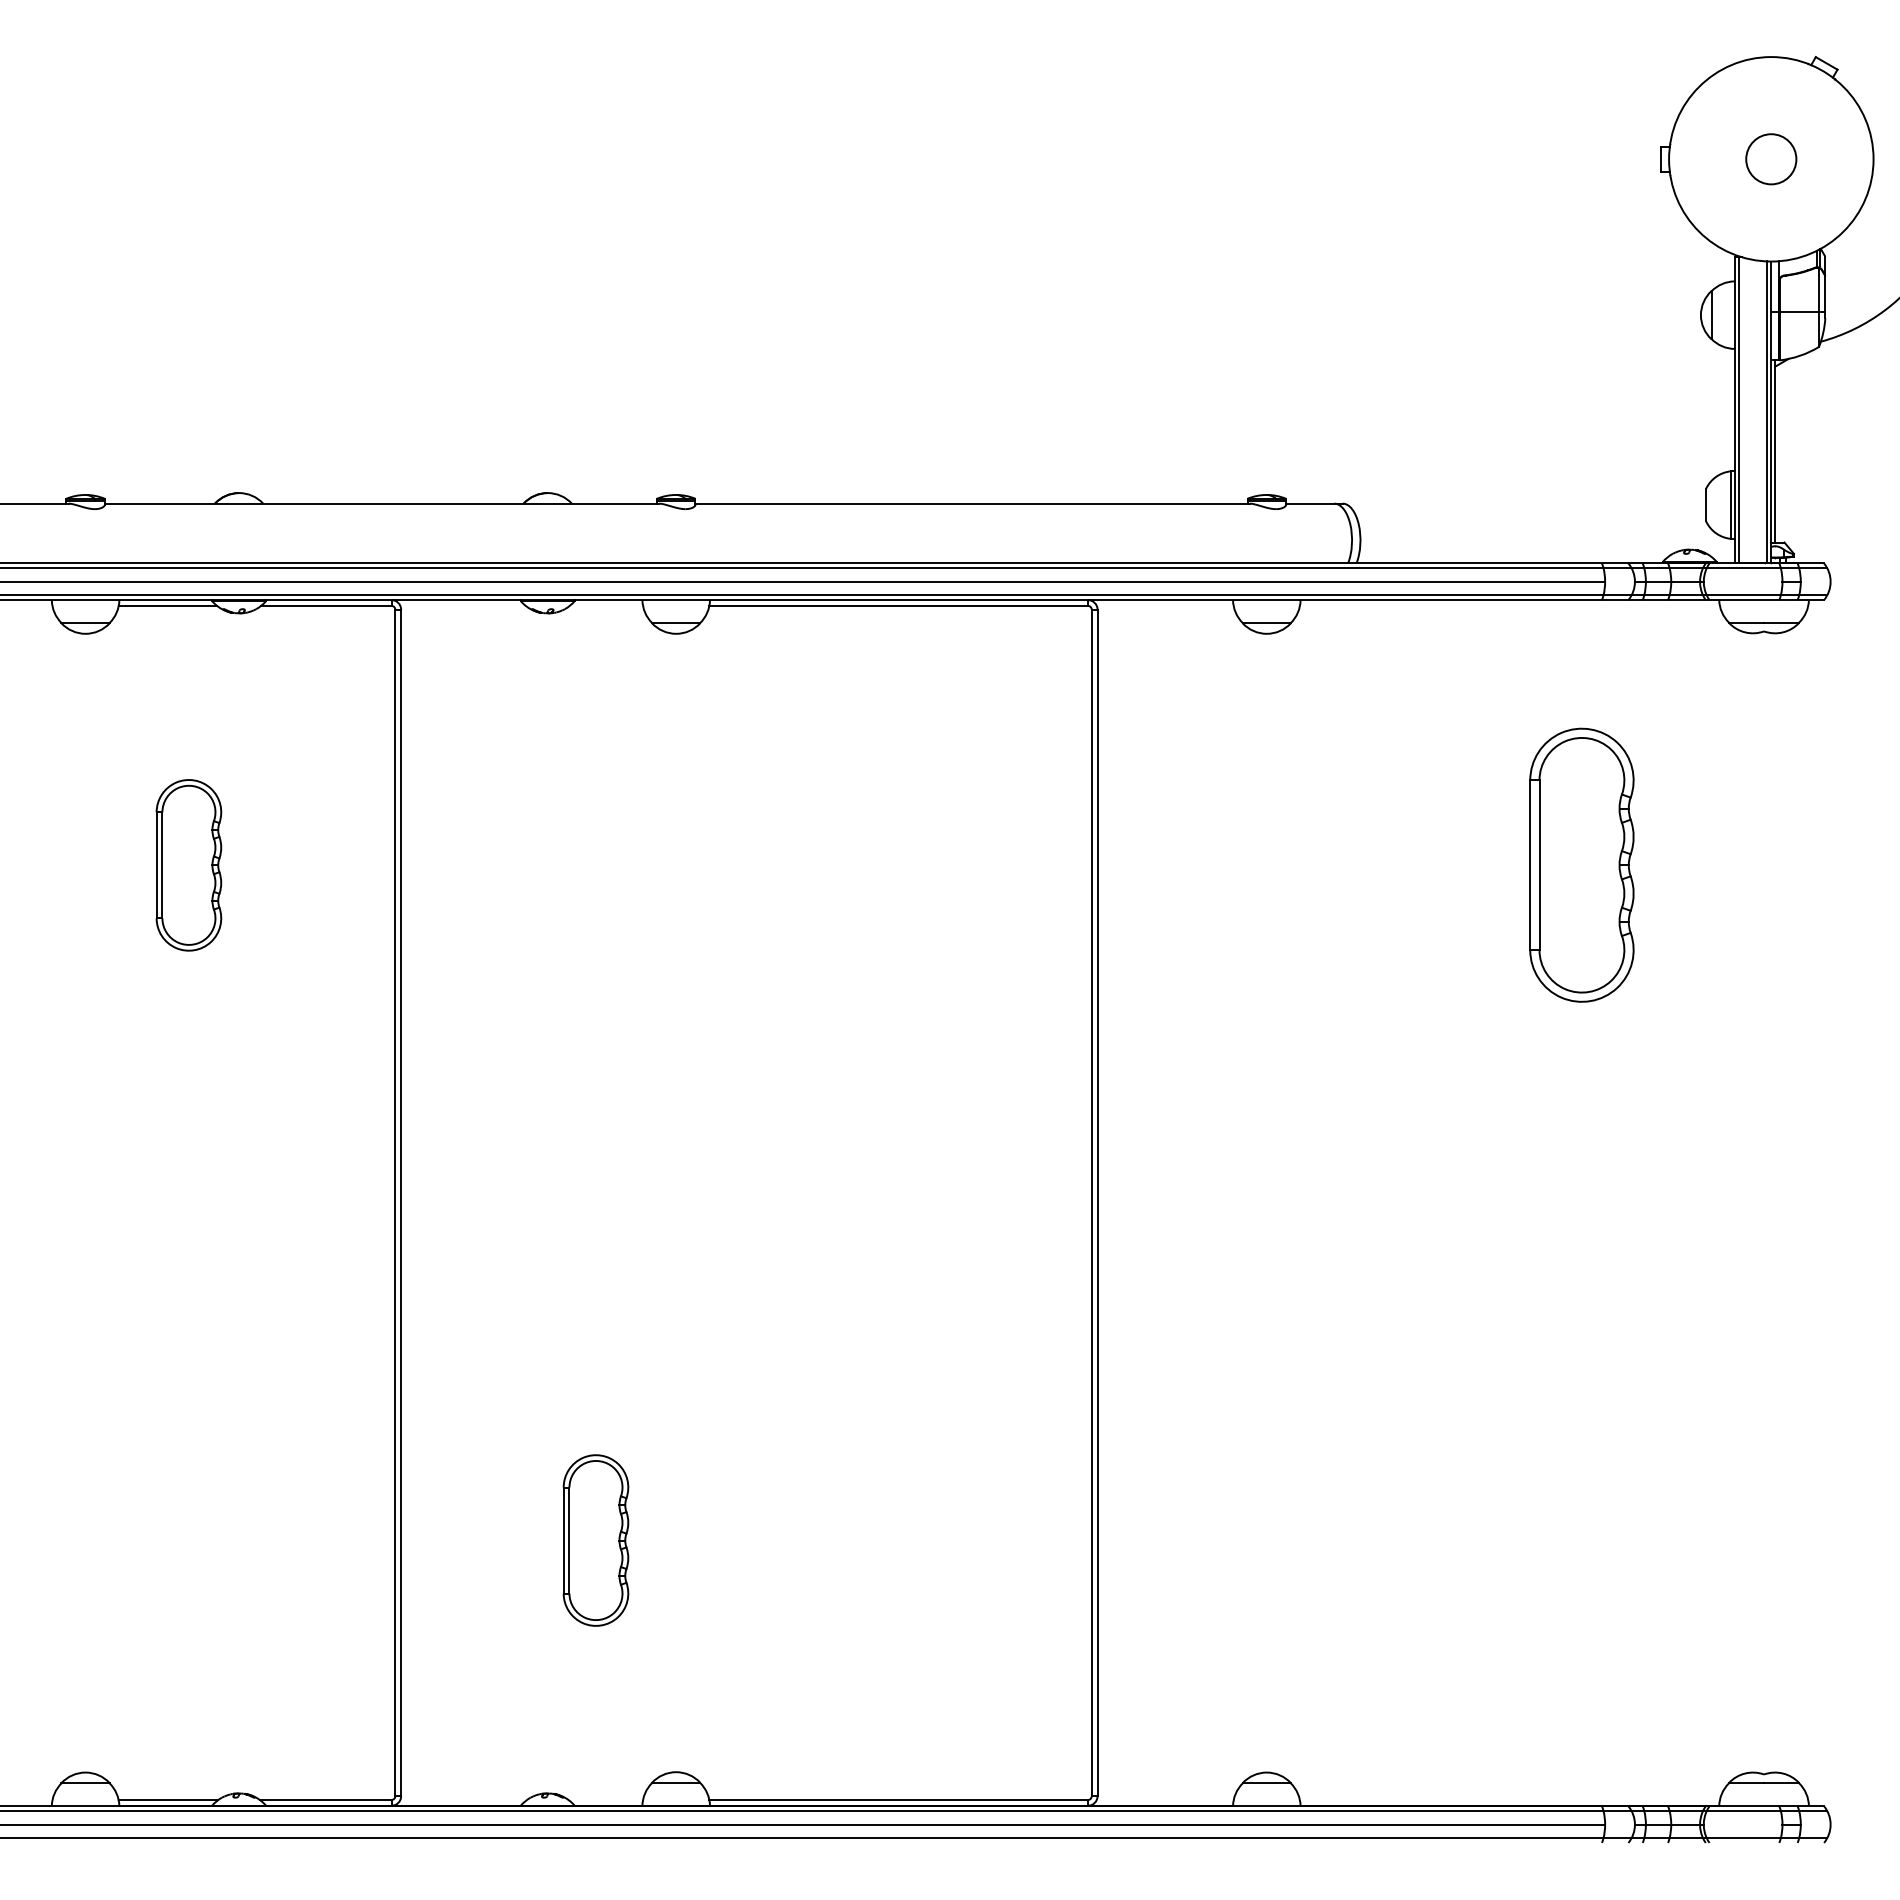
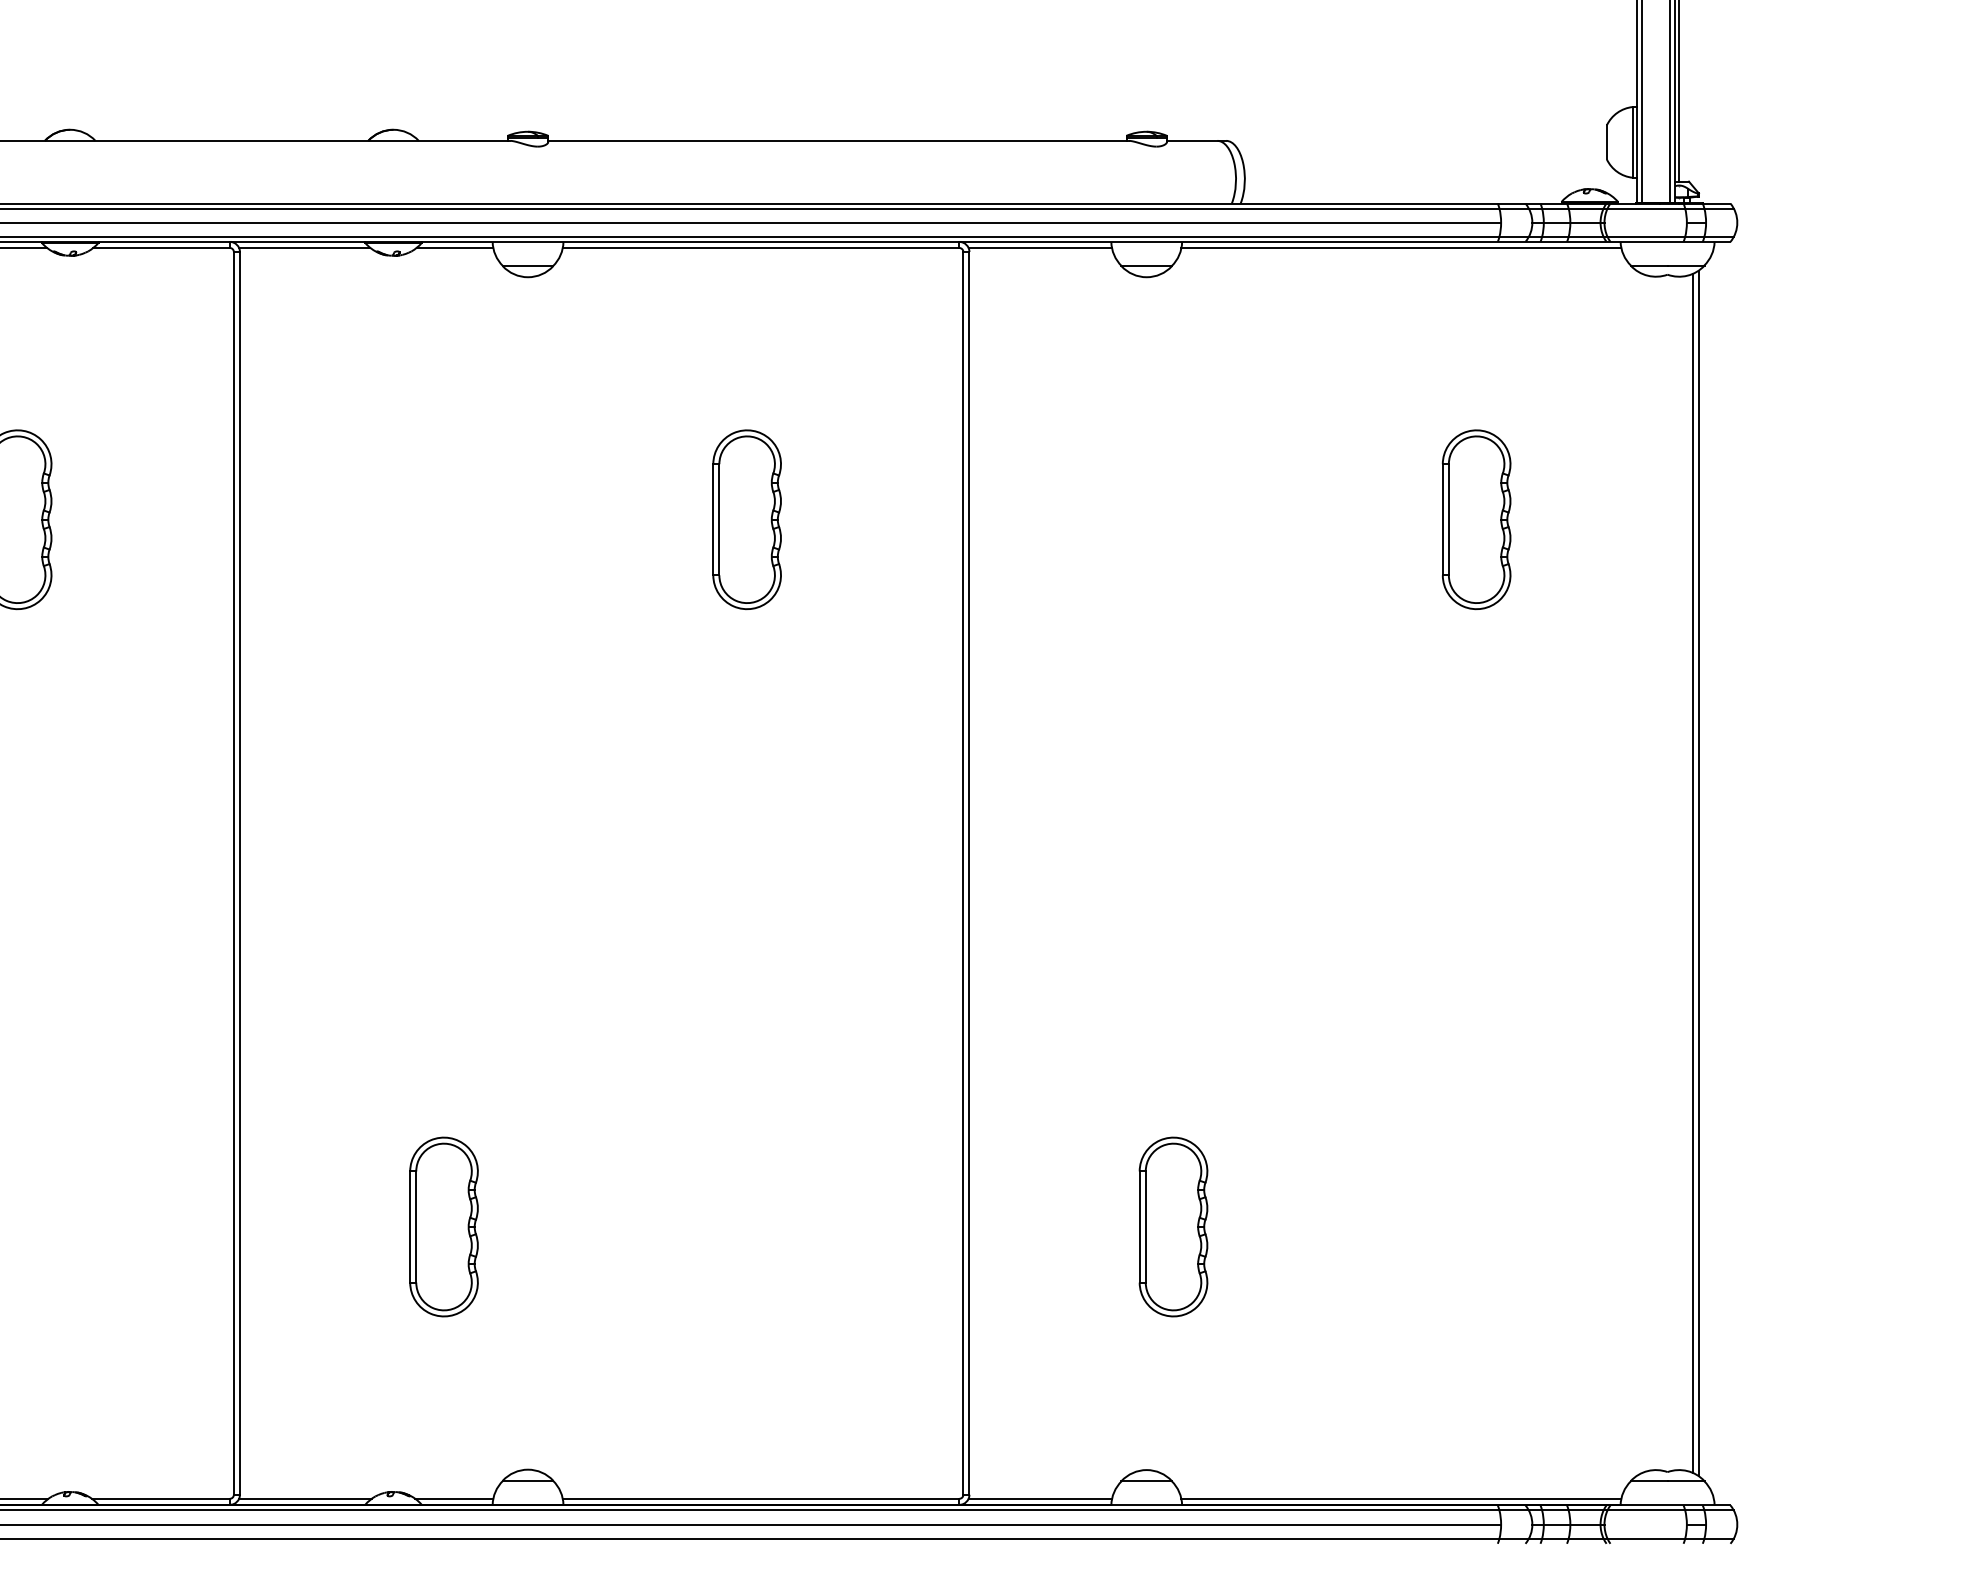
line: (462, 605) -> (304, 247), added
line: (606, 605) -> (455, 247), added
line: (1164, 605) -> (1039, 247), added
line: (1509, 605) -> (1400, 247), added
part: (885, 865) -> (747, 519), added
part: (1581, 865) -> (1476, 519), size x0.62
line: (1788, 1202) -> (1693, 872), added
line: (1793, 1202) -> (1698, 872), added
part: (1292, 1540) -> (1173, 1226), added
line: (463, 1800) -> (305, 1499), added
line: (605, 1800) -> (454, 1499), added
line: (1164, 1800) -> (1039, 1499), added
line: (1509, 1800) -> (1400, 1499), added

